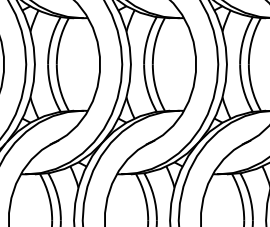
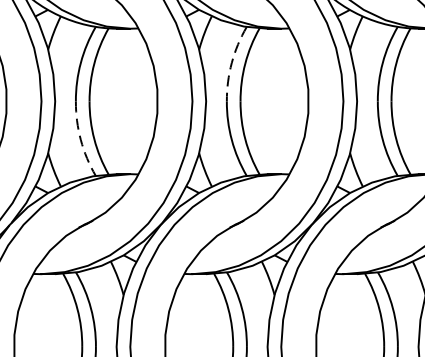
arc: (147, 39) -> (232, 62), solid -> dashed
arc: (51, 89) -> (81, 140), solid -> dashed

